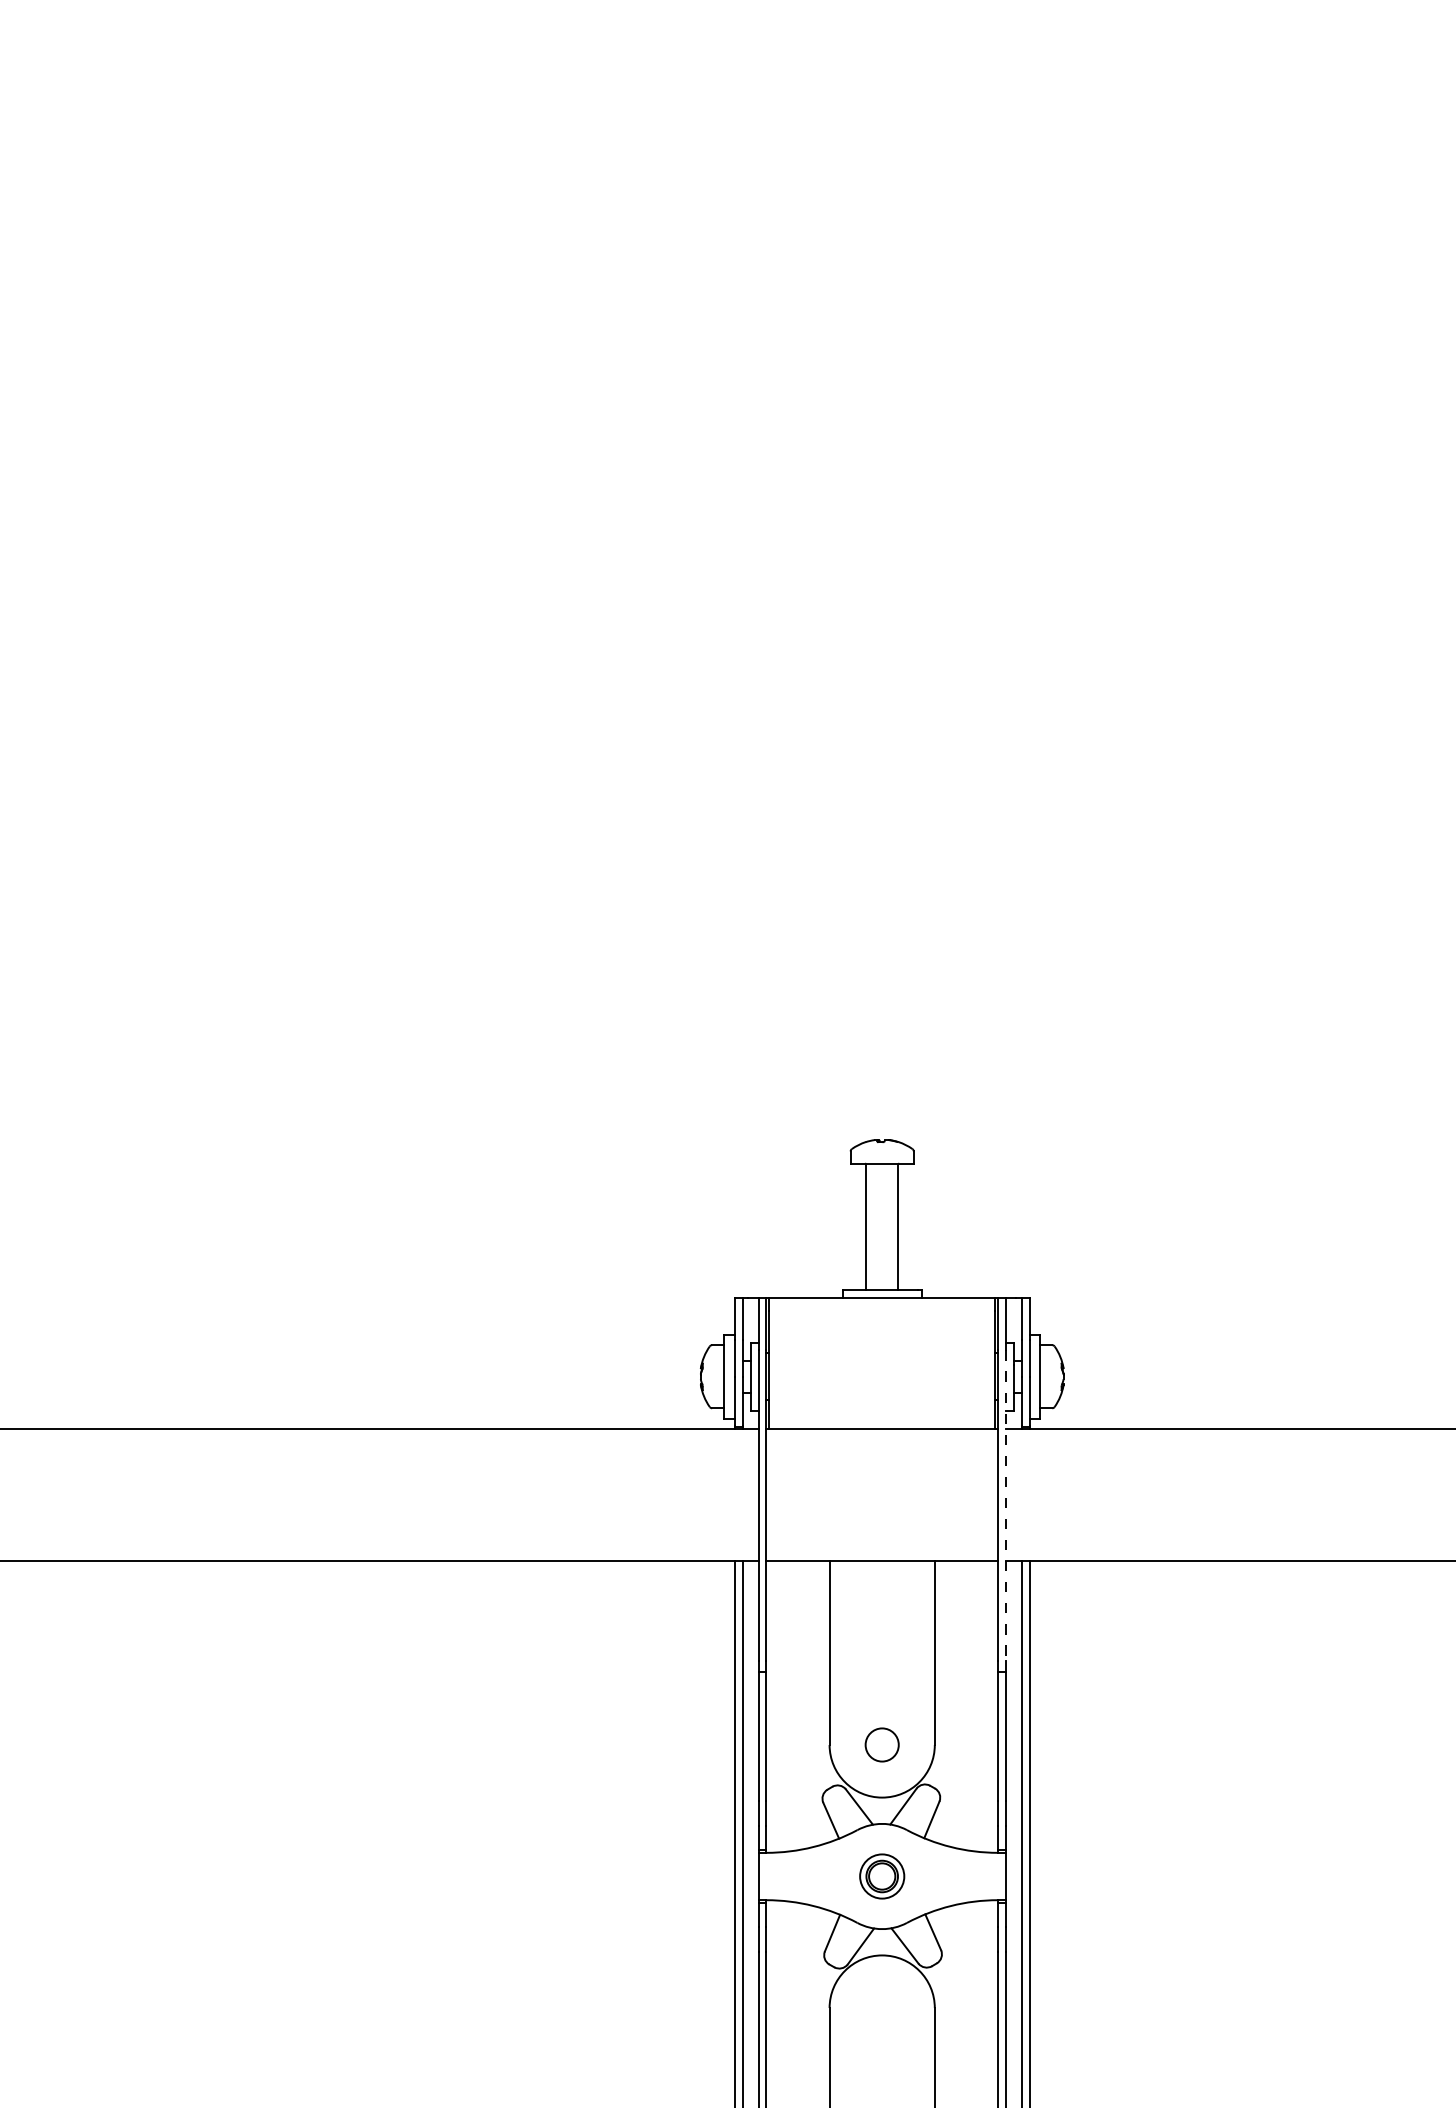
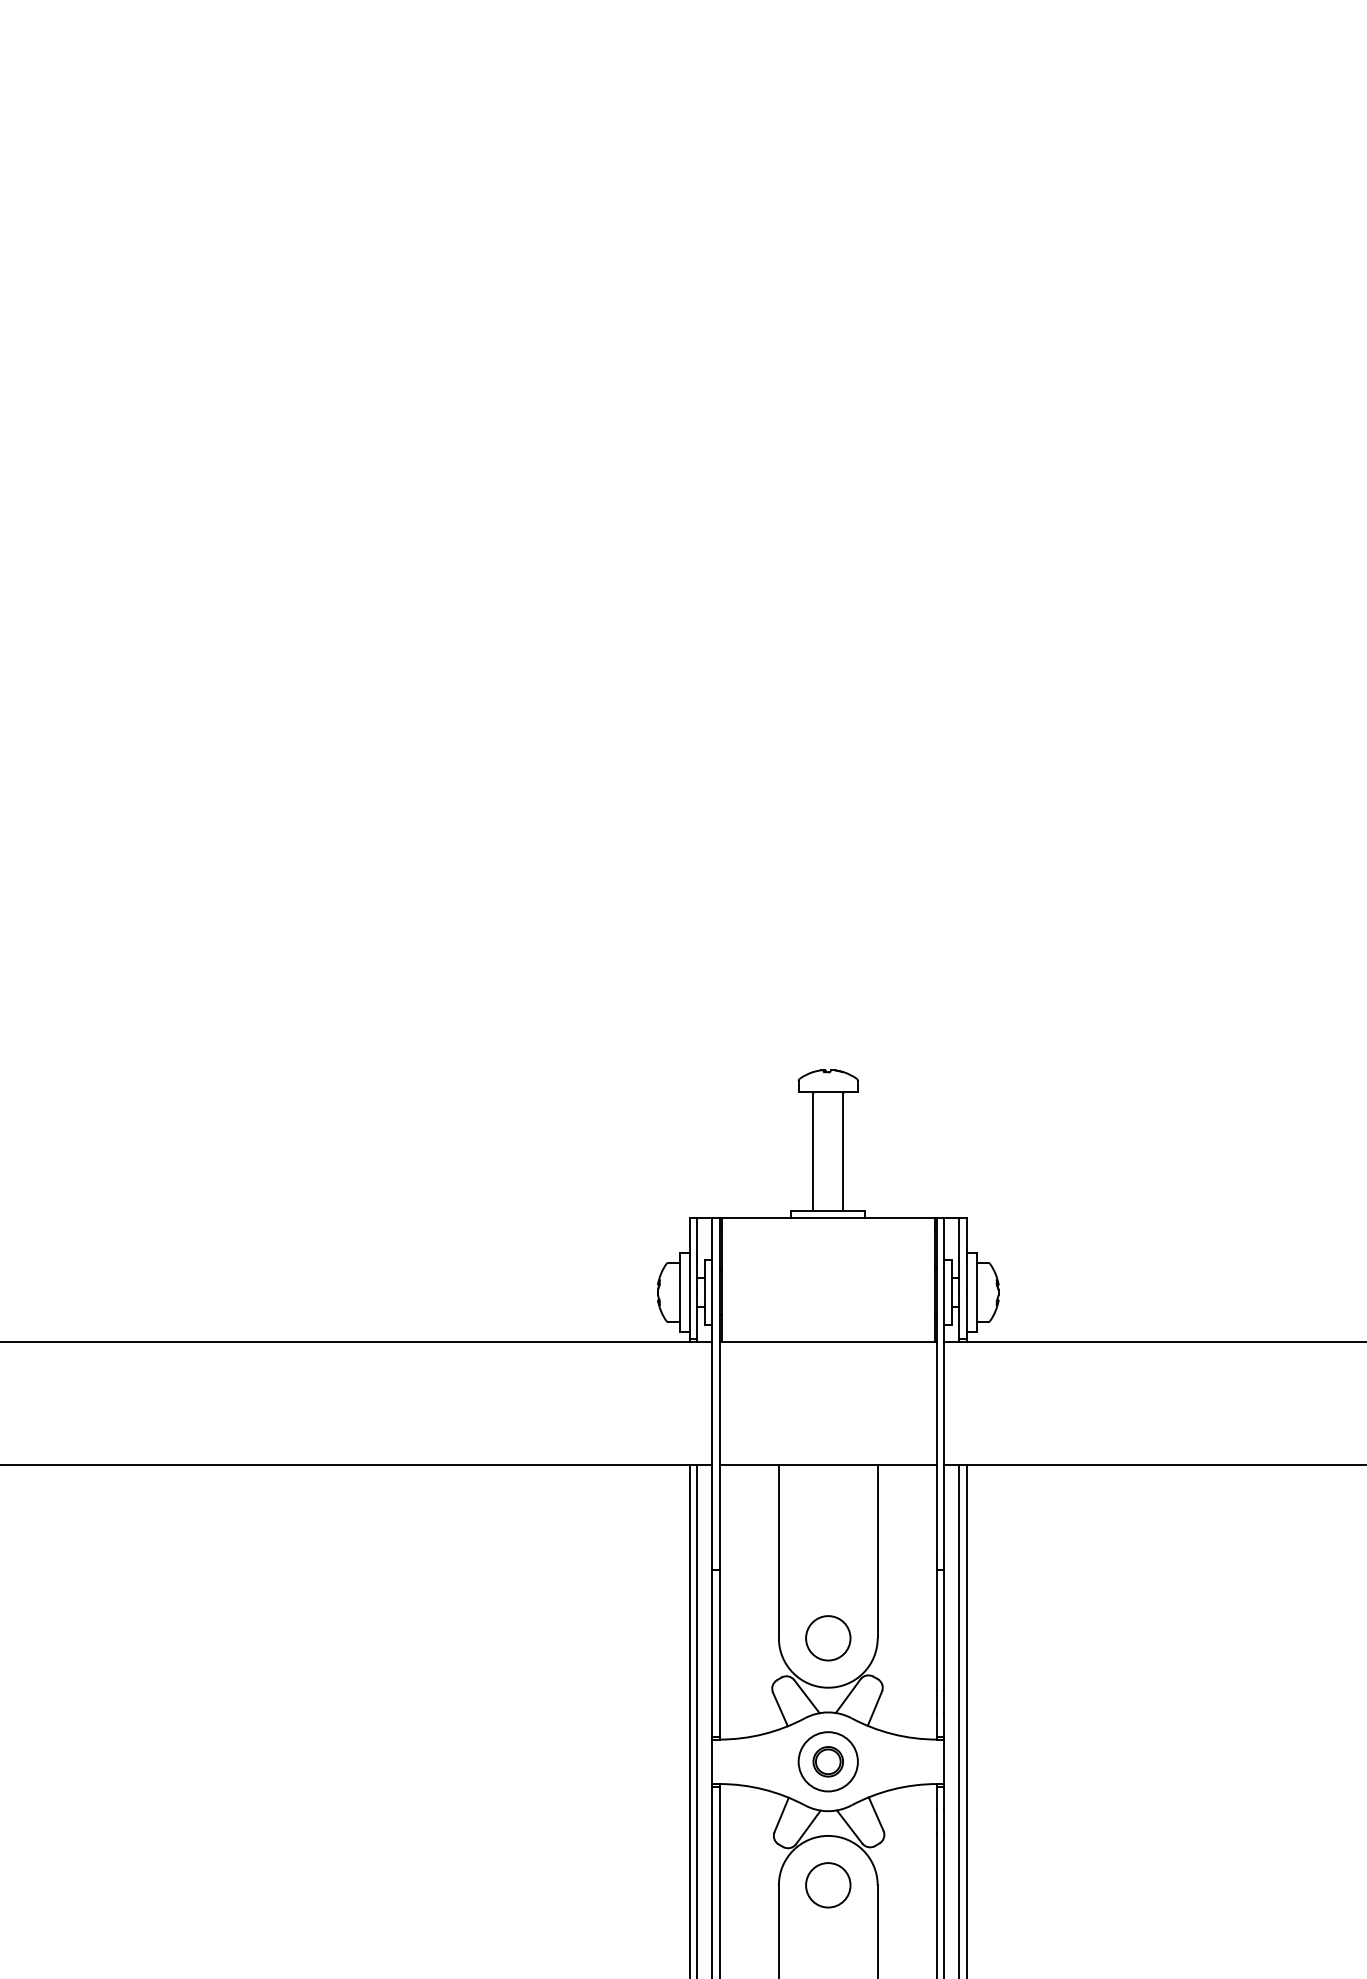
line: (1005, 1506) -> (944, 1414), dashed -> solid
circle: (882, 1745) -> (828, 1638), size x1.43
circle: (881, 1876) -> (827, 1761), size x1.43
circle: (882, 2008) -> (828, 1885), added

